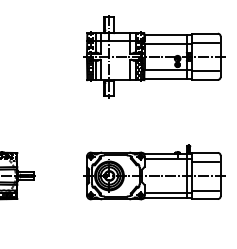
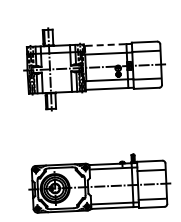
line: (167, 34) -> (107, 44), solid -> dashed

